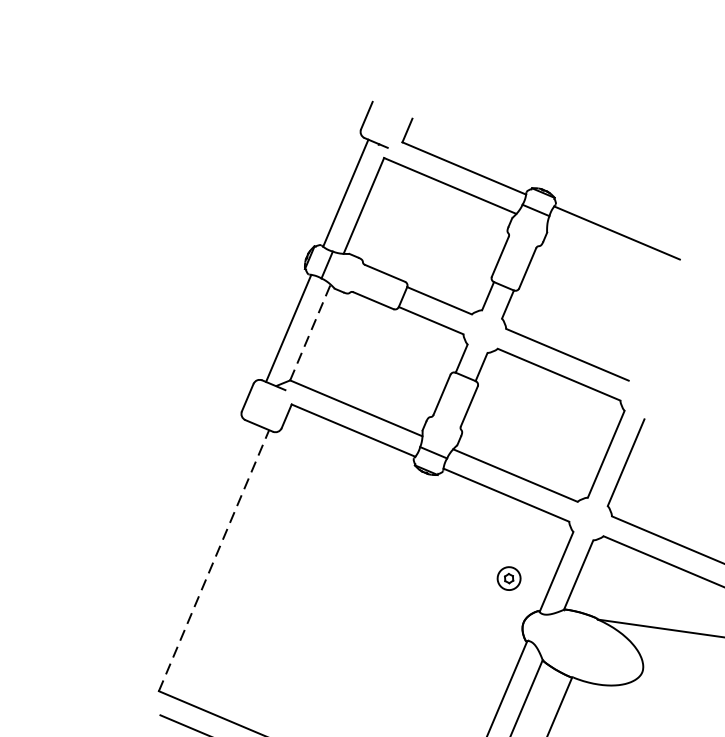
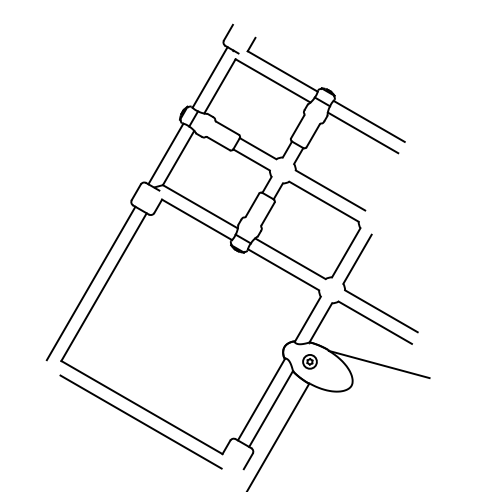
line: (608, 252) -> (362, 132), added
line: (310, 331) -> (178, 157), dashed -> solid
line: (190, 557) -> (90, 283), added
line: (214, 559) -> (104, 286), dashed -> solid
part: (508, 578) -> (309, 361), moved

